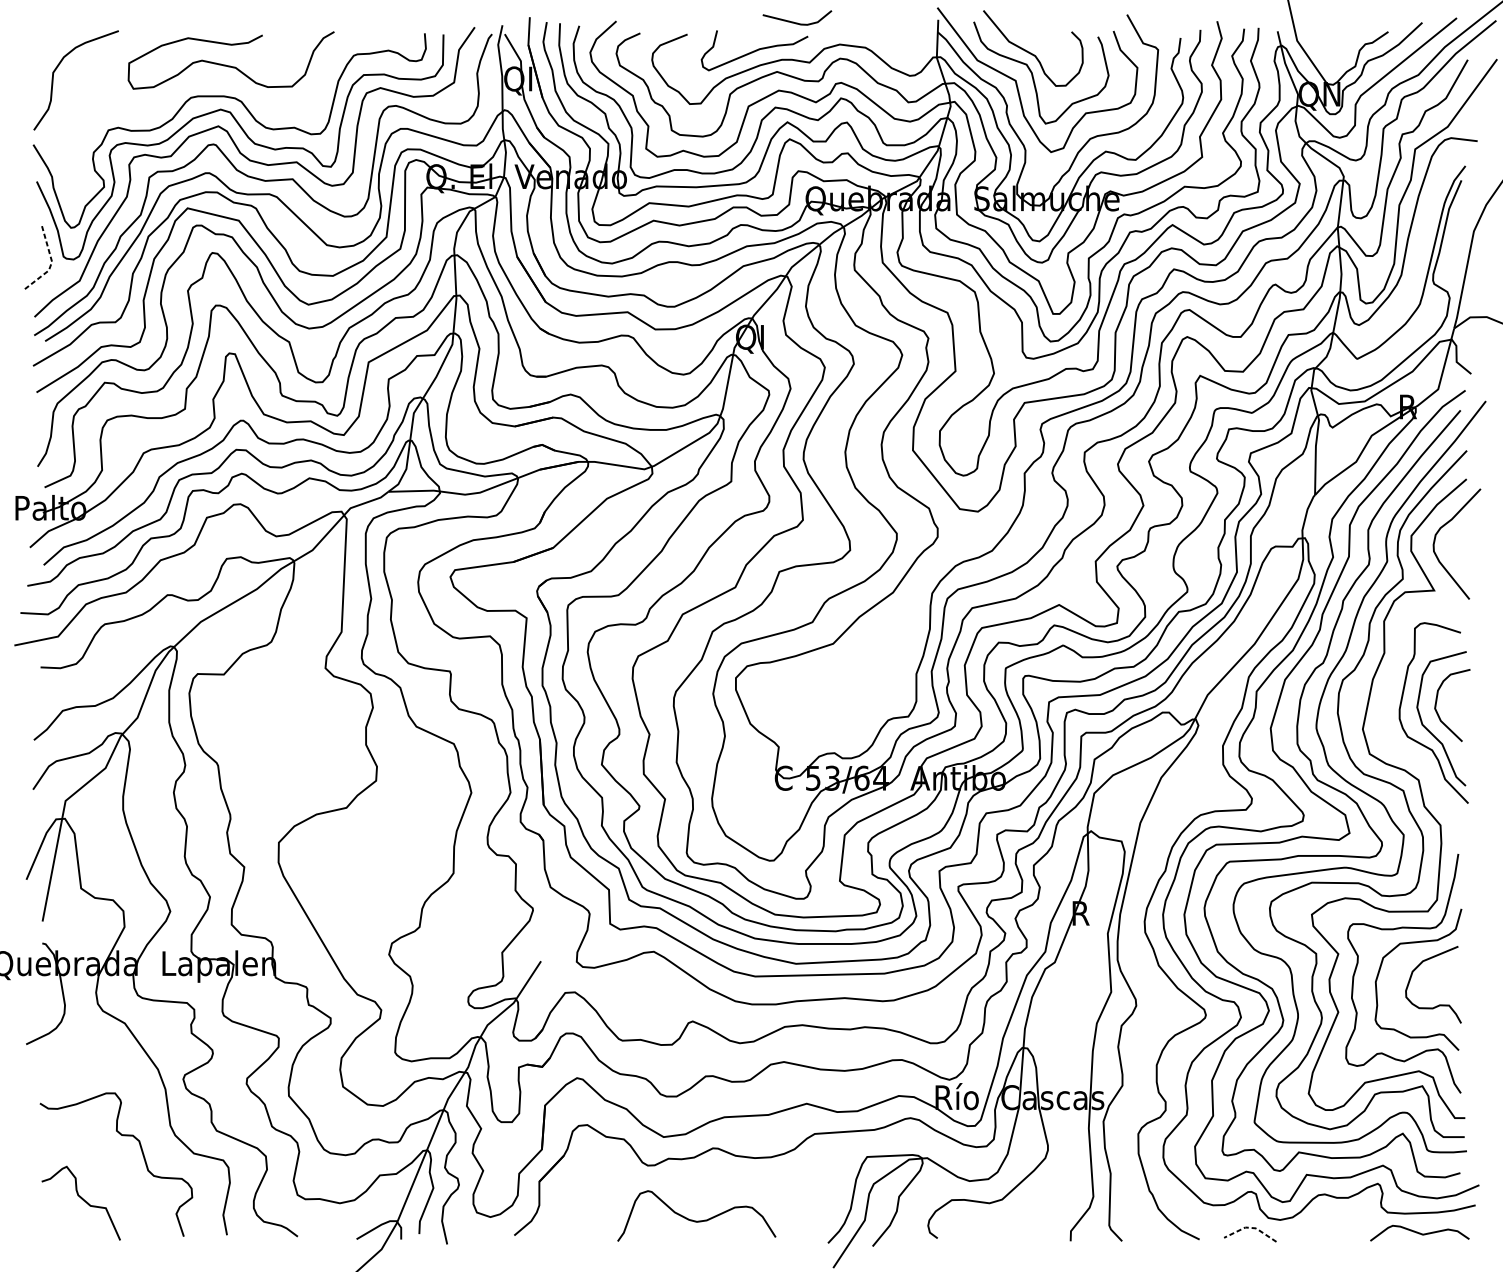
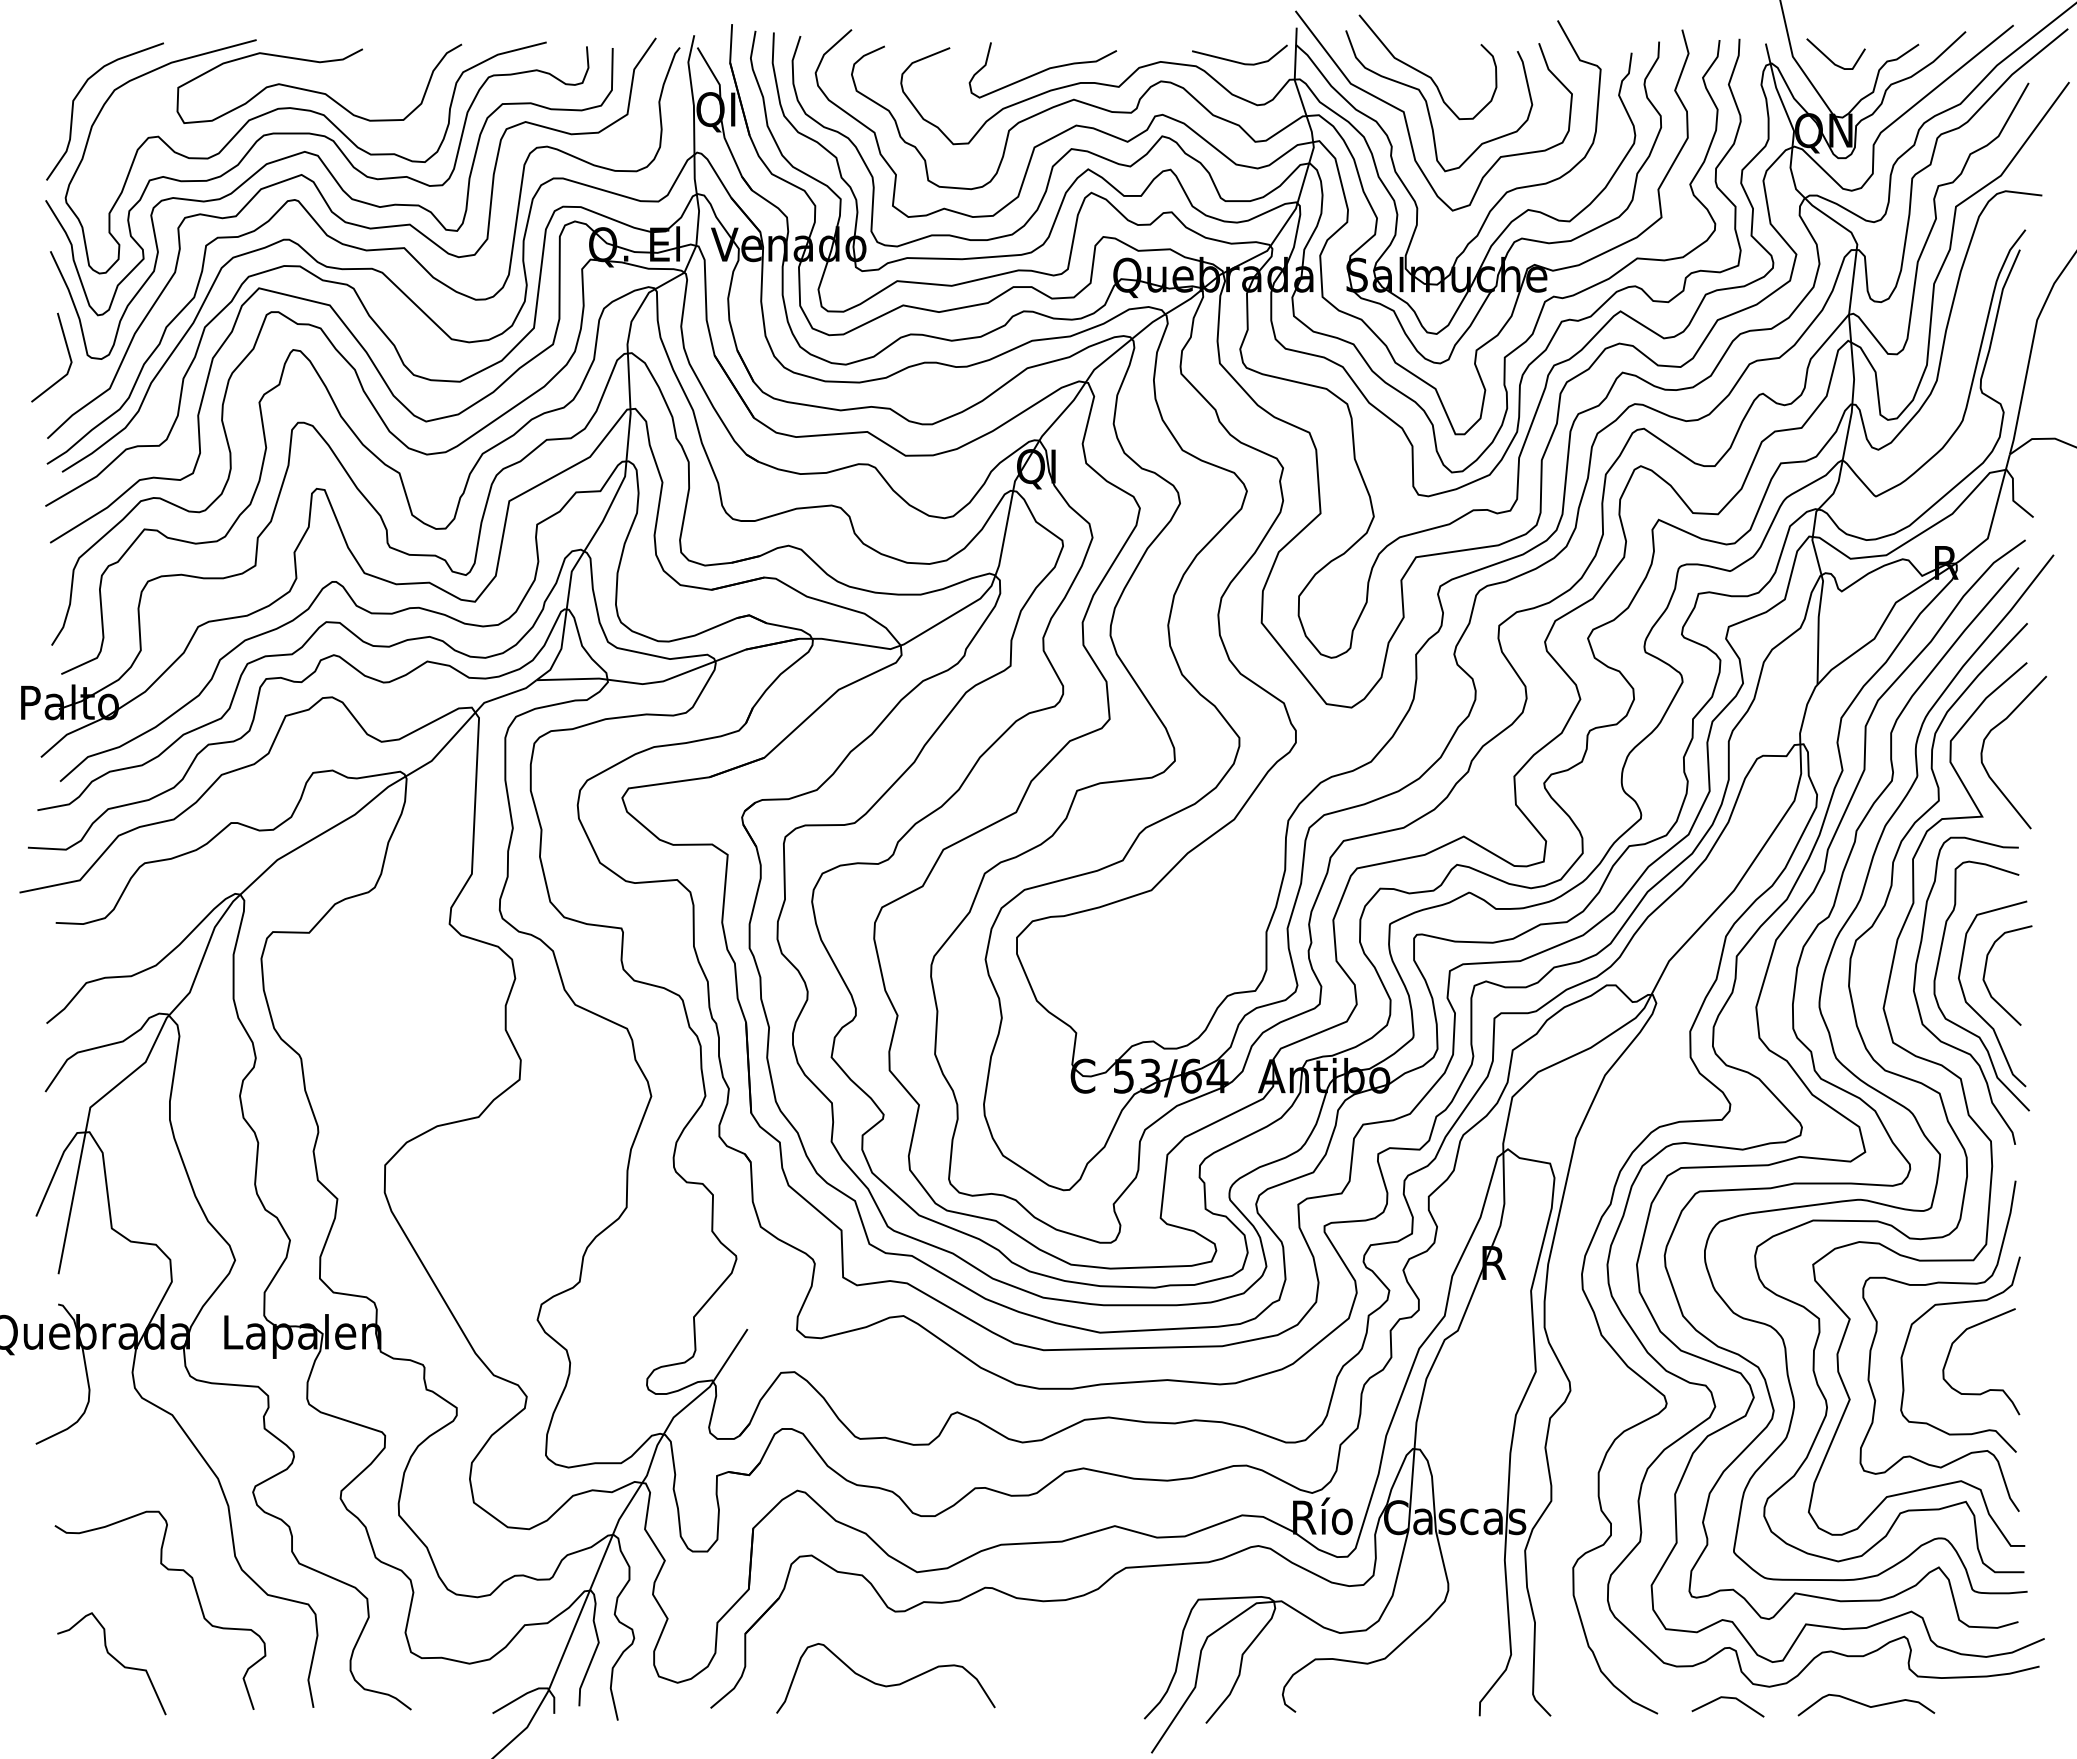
line: (796, 22) -> (1238, 61), moved
line: (1323, 42) -> (1829, 58), added
curve: (242, 91) -> (334, 126), added
line: (51, 264) -> (70, 365), dashed -> solid
curve: (1388, 725) -> (1918, 1003), added
curve: (695, 1220) -> (883, 1684), moved
line: (1251, 1227) -> (1729, 1697), dashed -> solid
curve: (1419, 1232) -> (1866, 1704), moved

